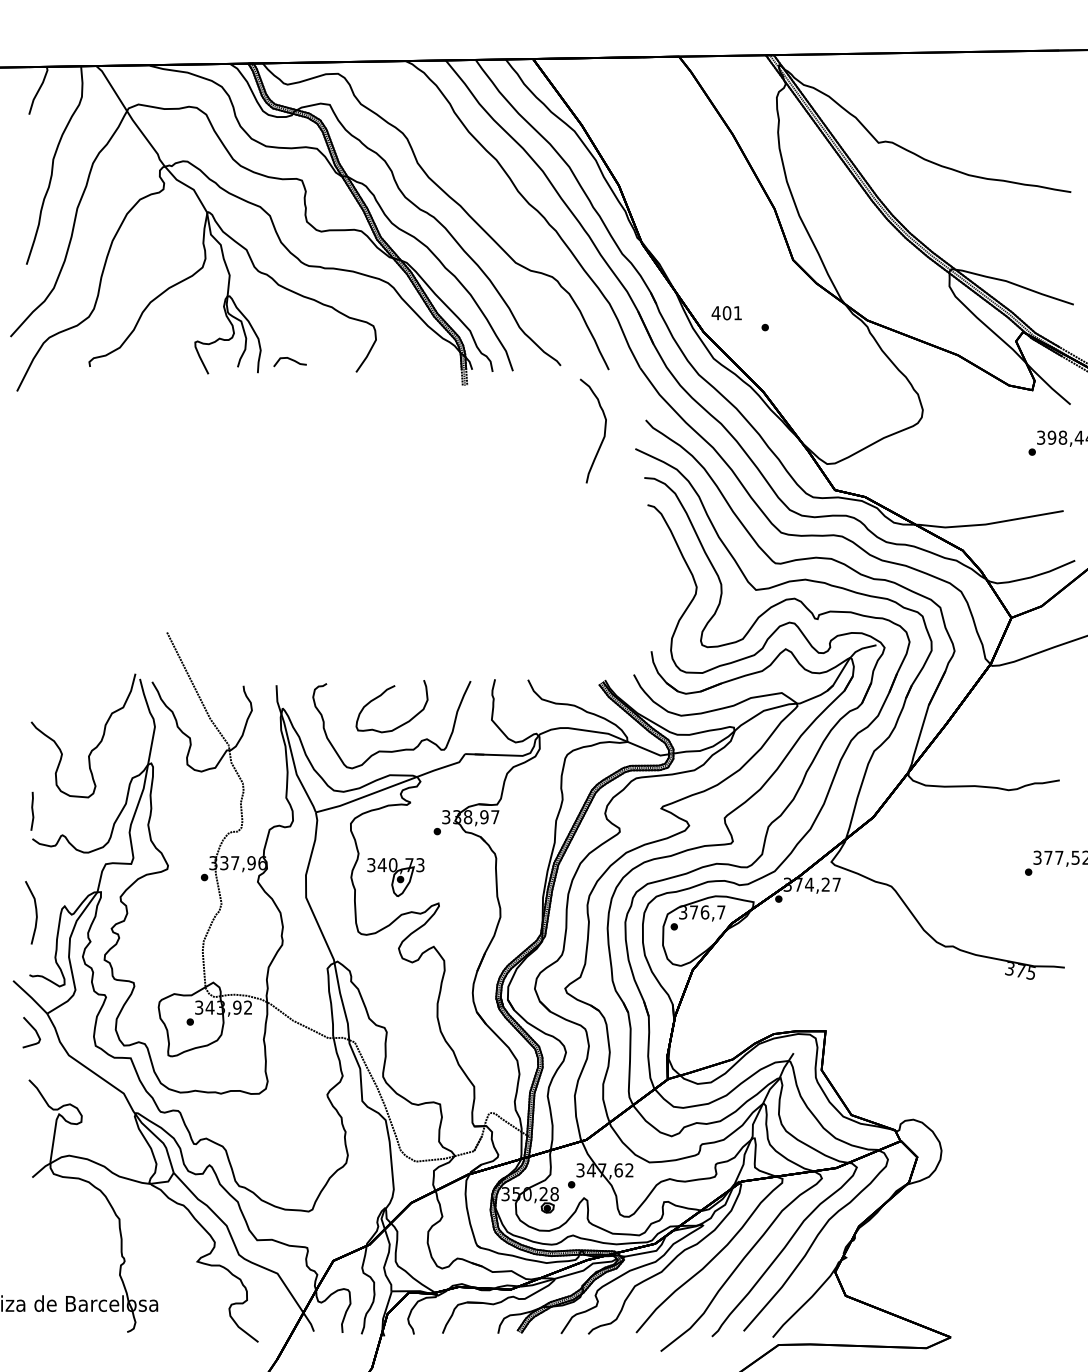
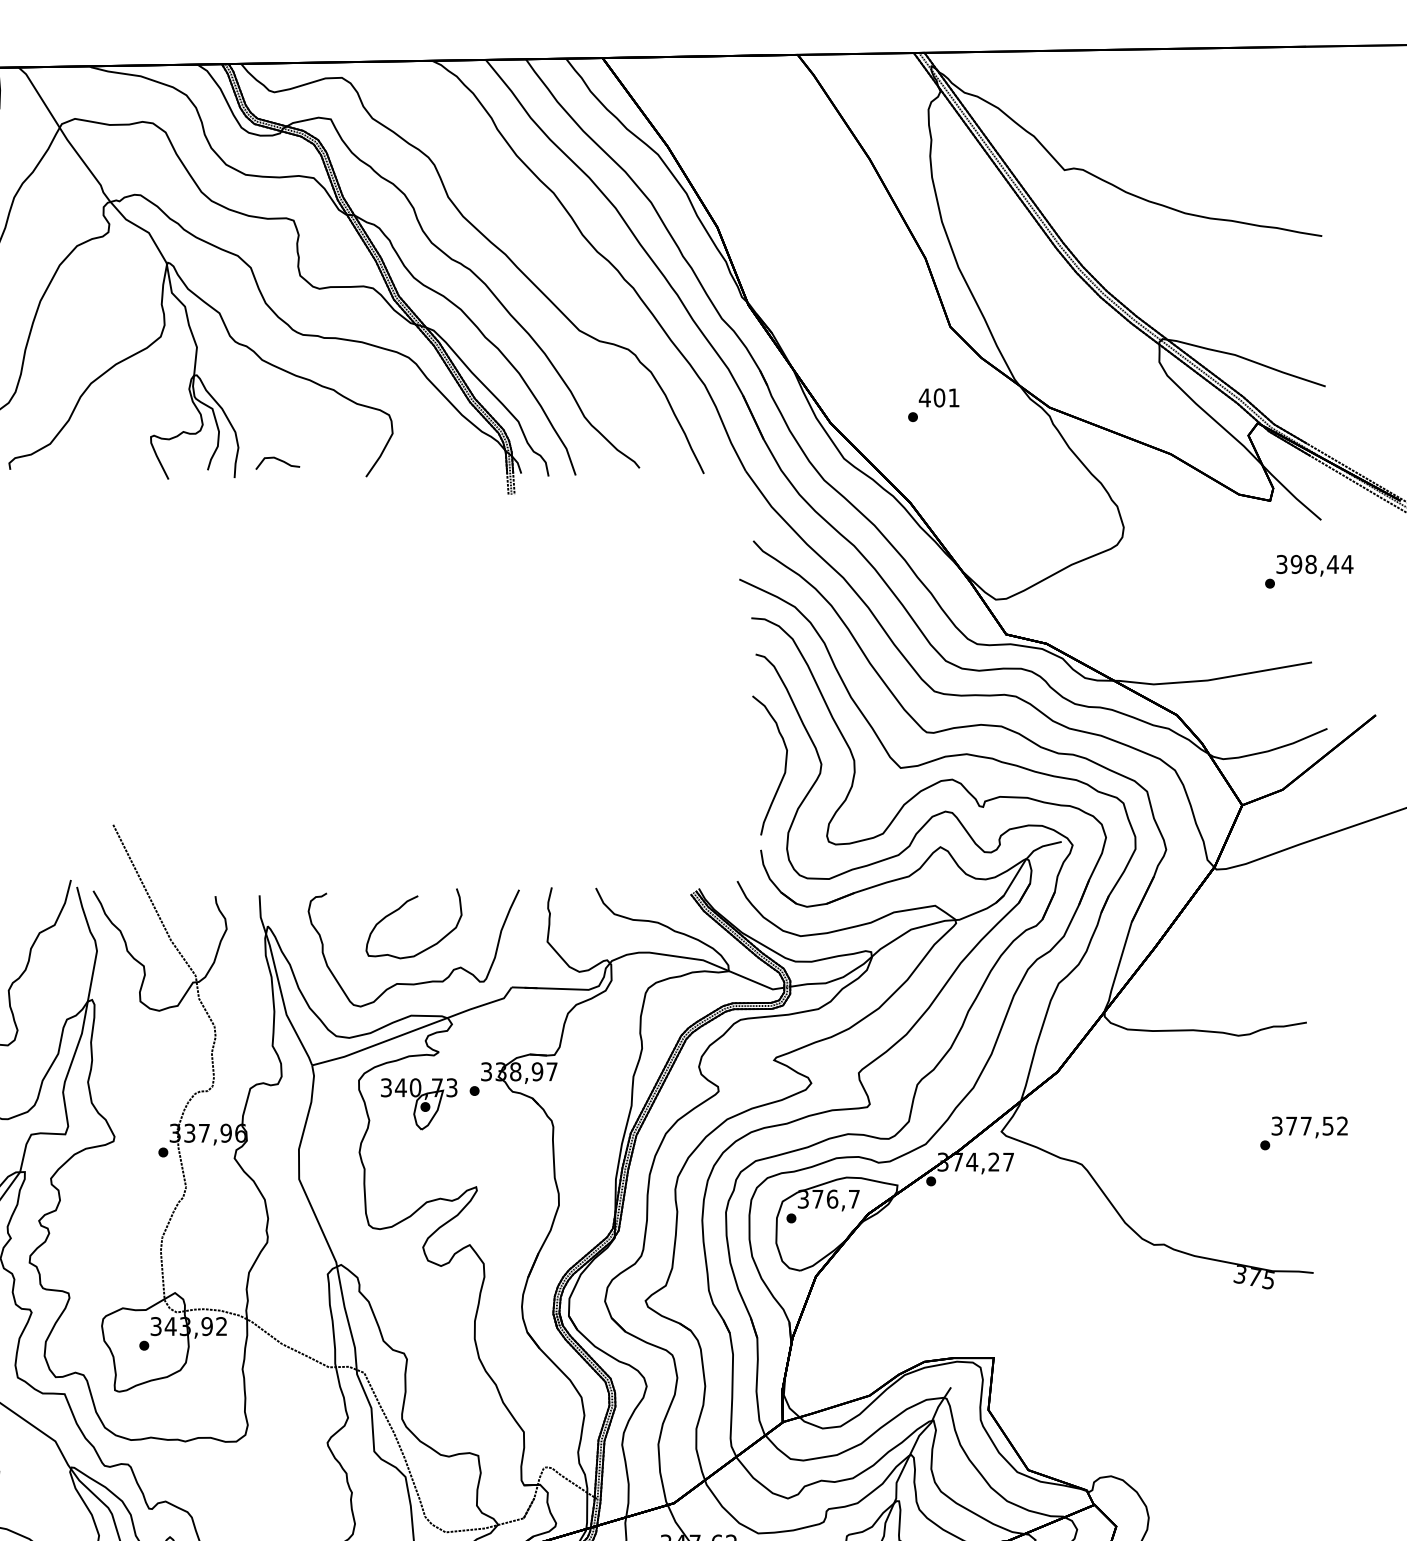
text: (726, 313) -> (938, 398), moved
curve: (603, 434) -> (783, 770), moved
part: (395, 877) -> (418, 1104), moved

